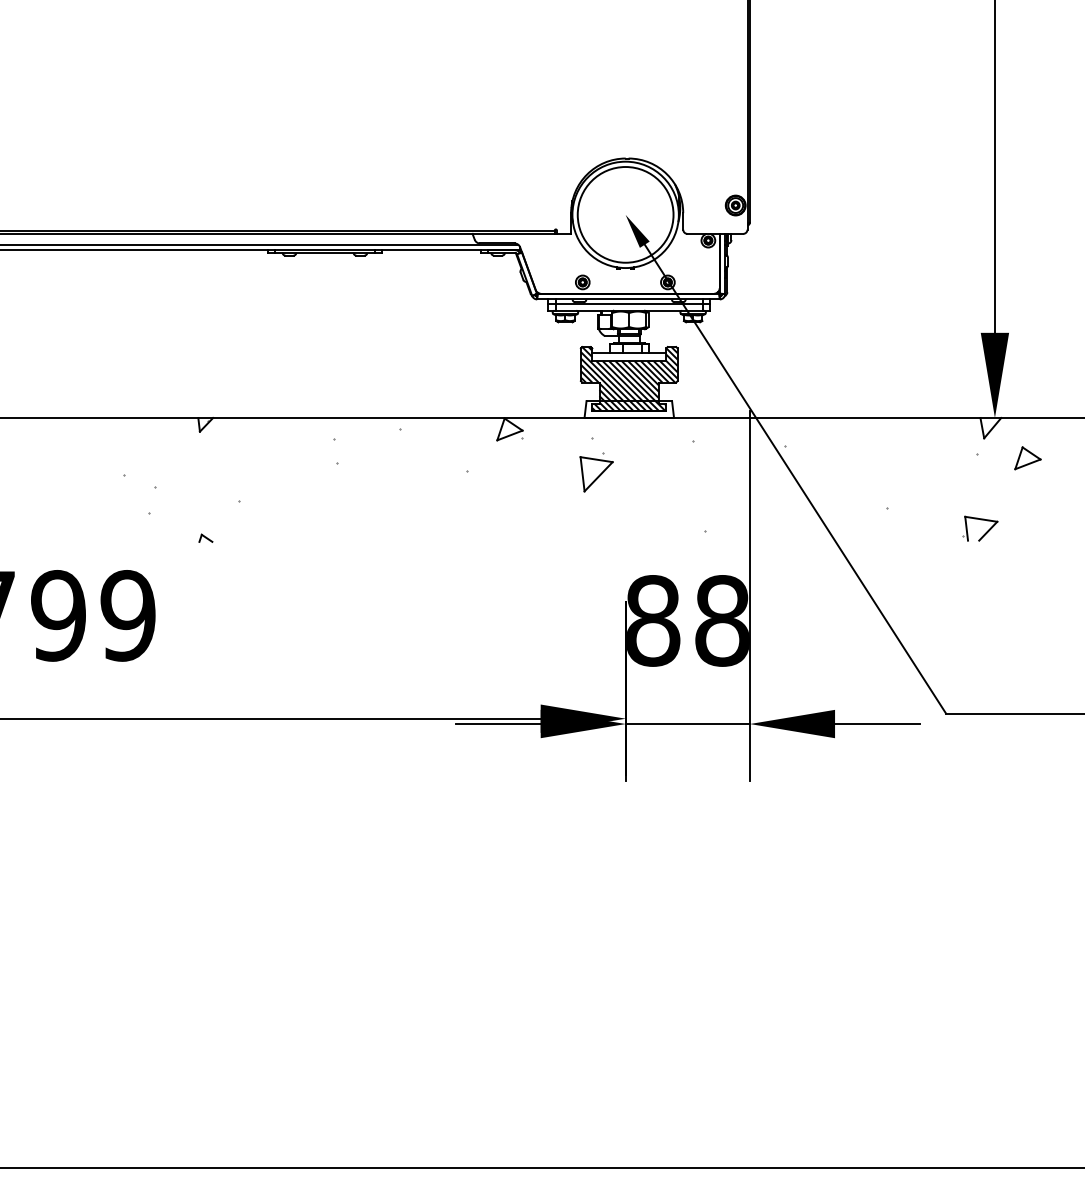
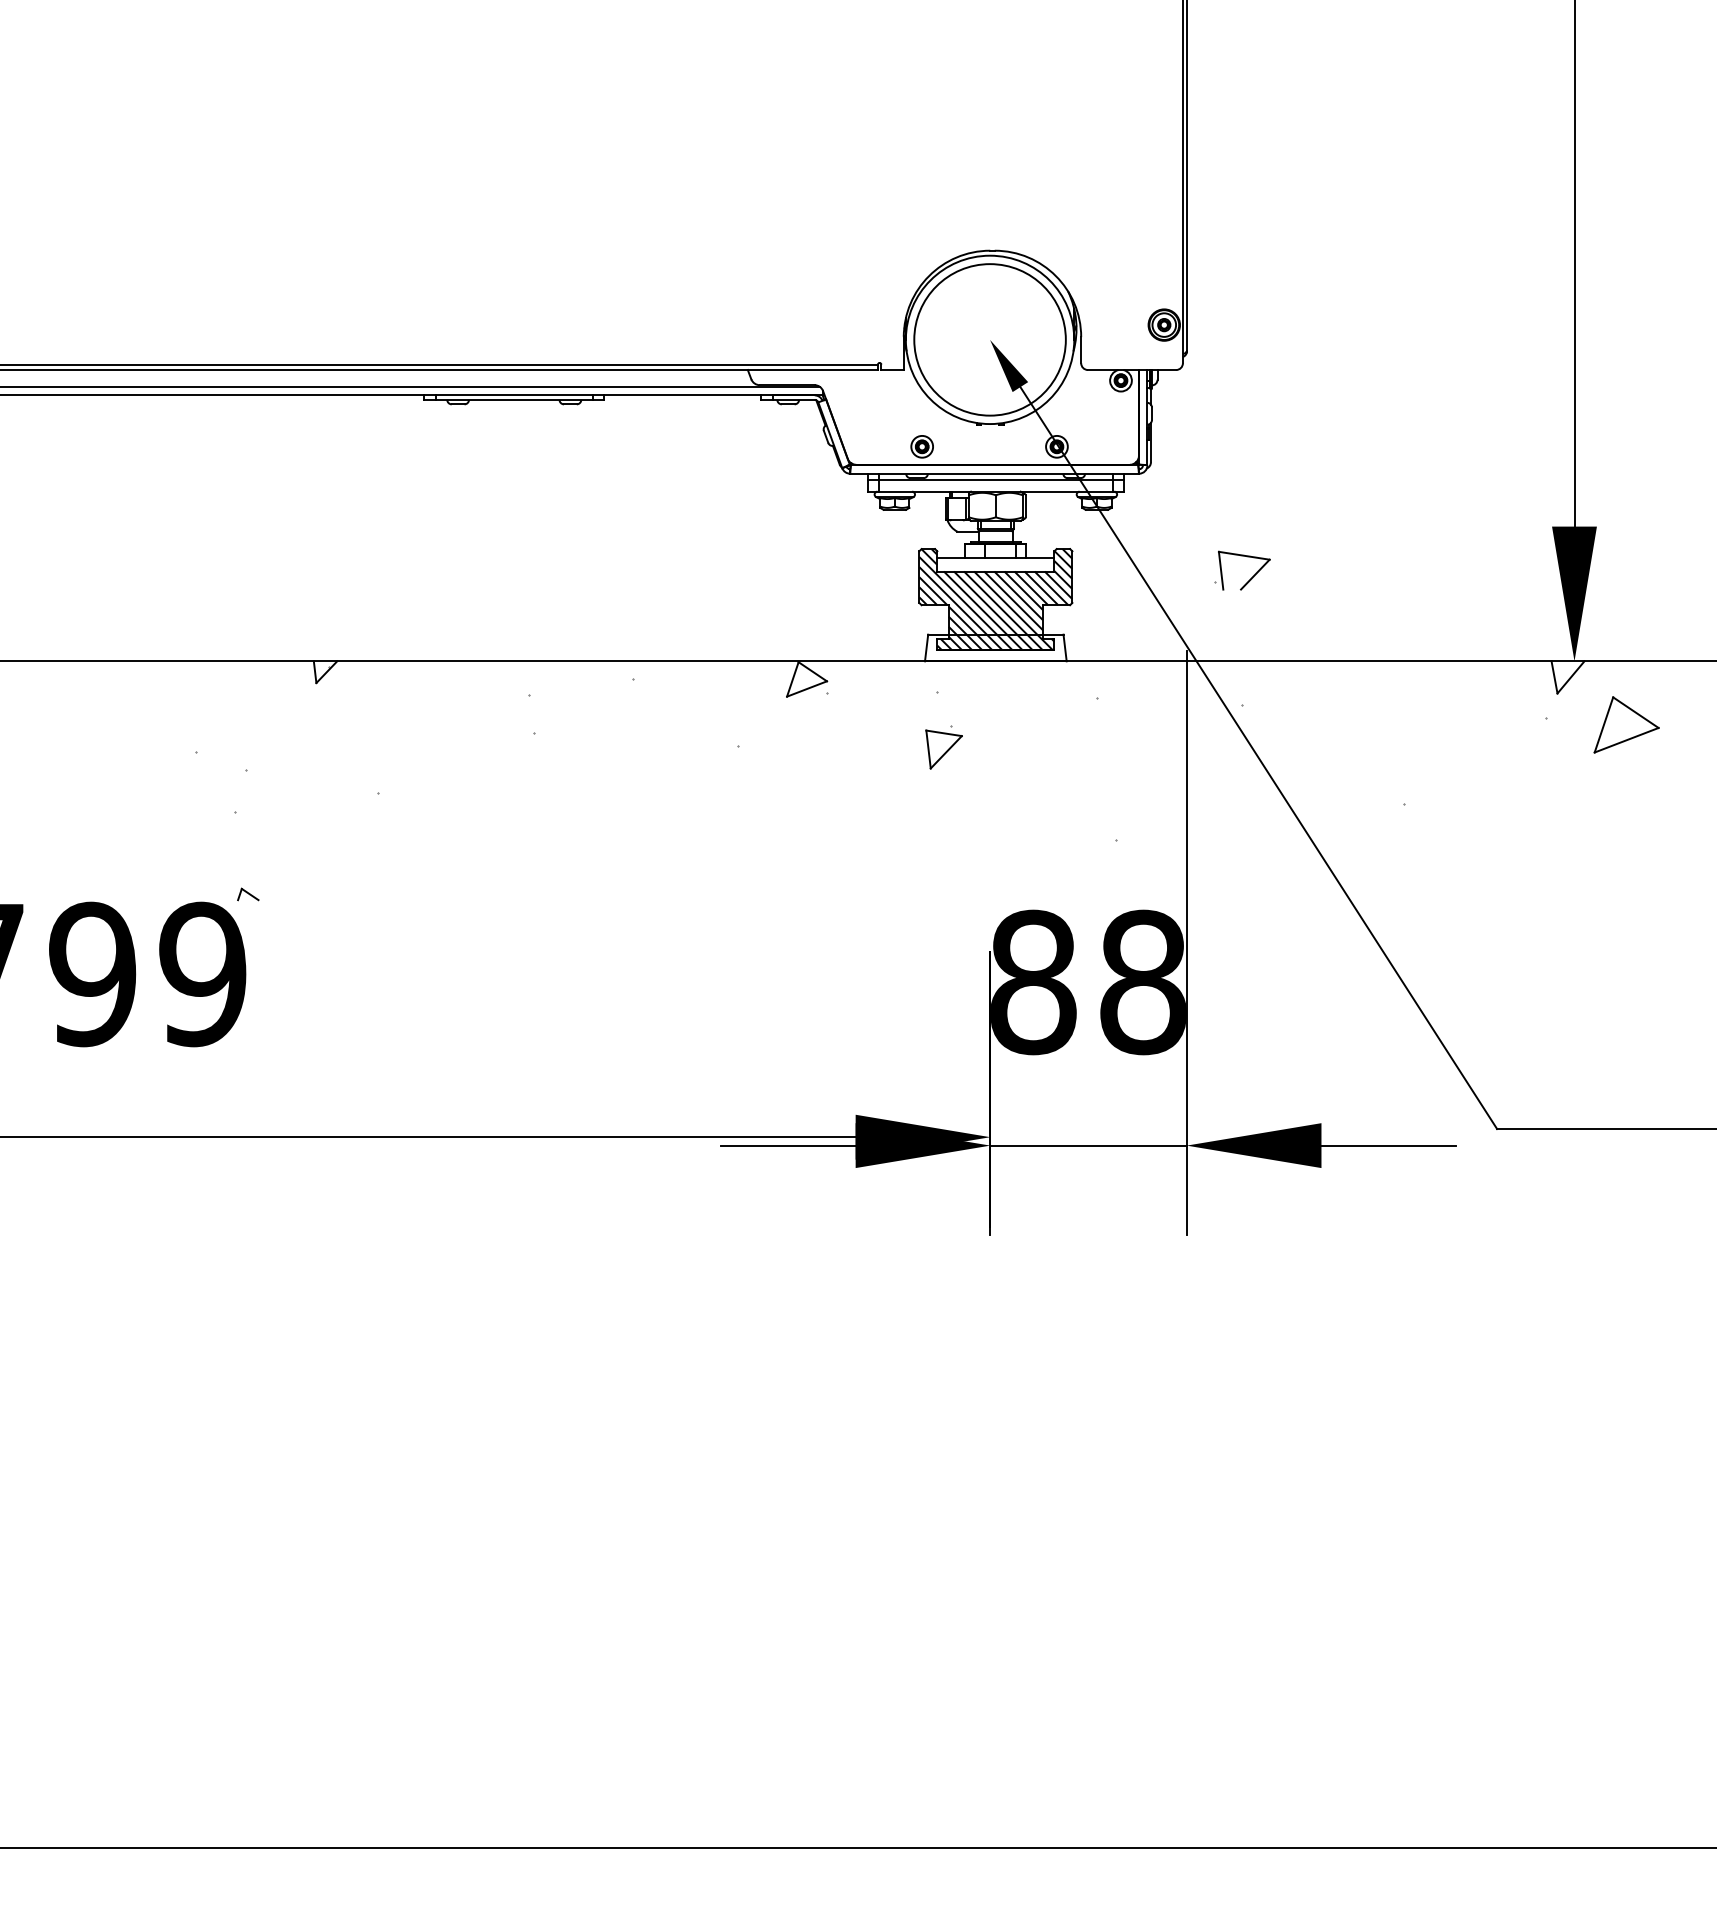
part: (1027, 458) -> (1626, 725), size x1.6
part: (596, 472) -> (943, 747), size x0.7
part: (985, 532) -> (1250, 576), moved
part: (205, 537) -> (247, 893), moved

